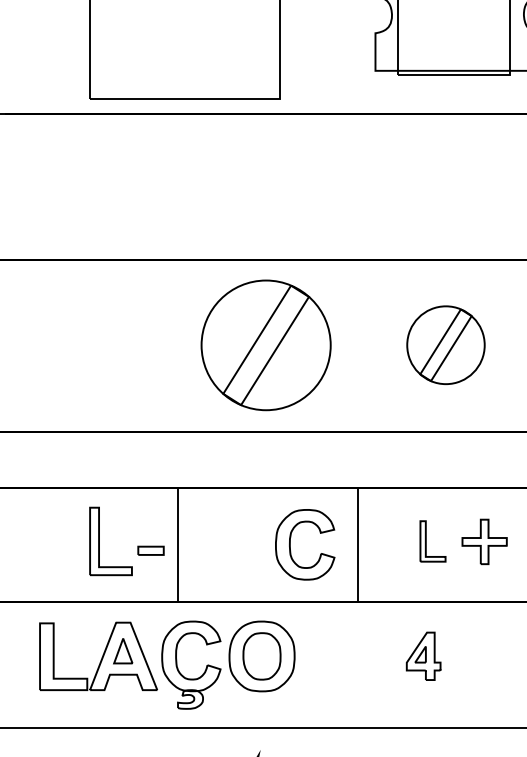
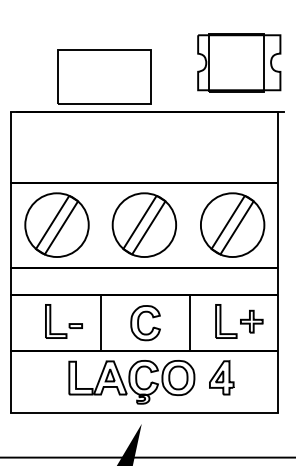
part: (87, 344) -> (56, 224), added
part: (445, 344) -> (232, 224), size x1.67
part: (125, 541) -> (63, 321), moved
part: (433, 541) -> (226, 321), size x1.67
part: (292, 549) -> (139, 325), moved
part: (423, 655) -> (221, 377), size x1.43
part: (166, 665) -> (131, 382), moved

